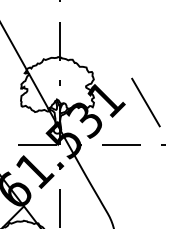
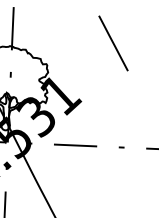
line: (145, 102) -> (113, 43), moved

